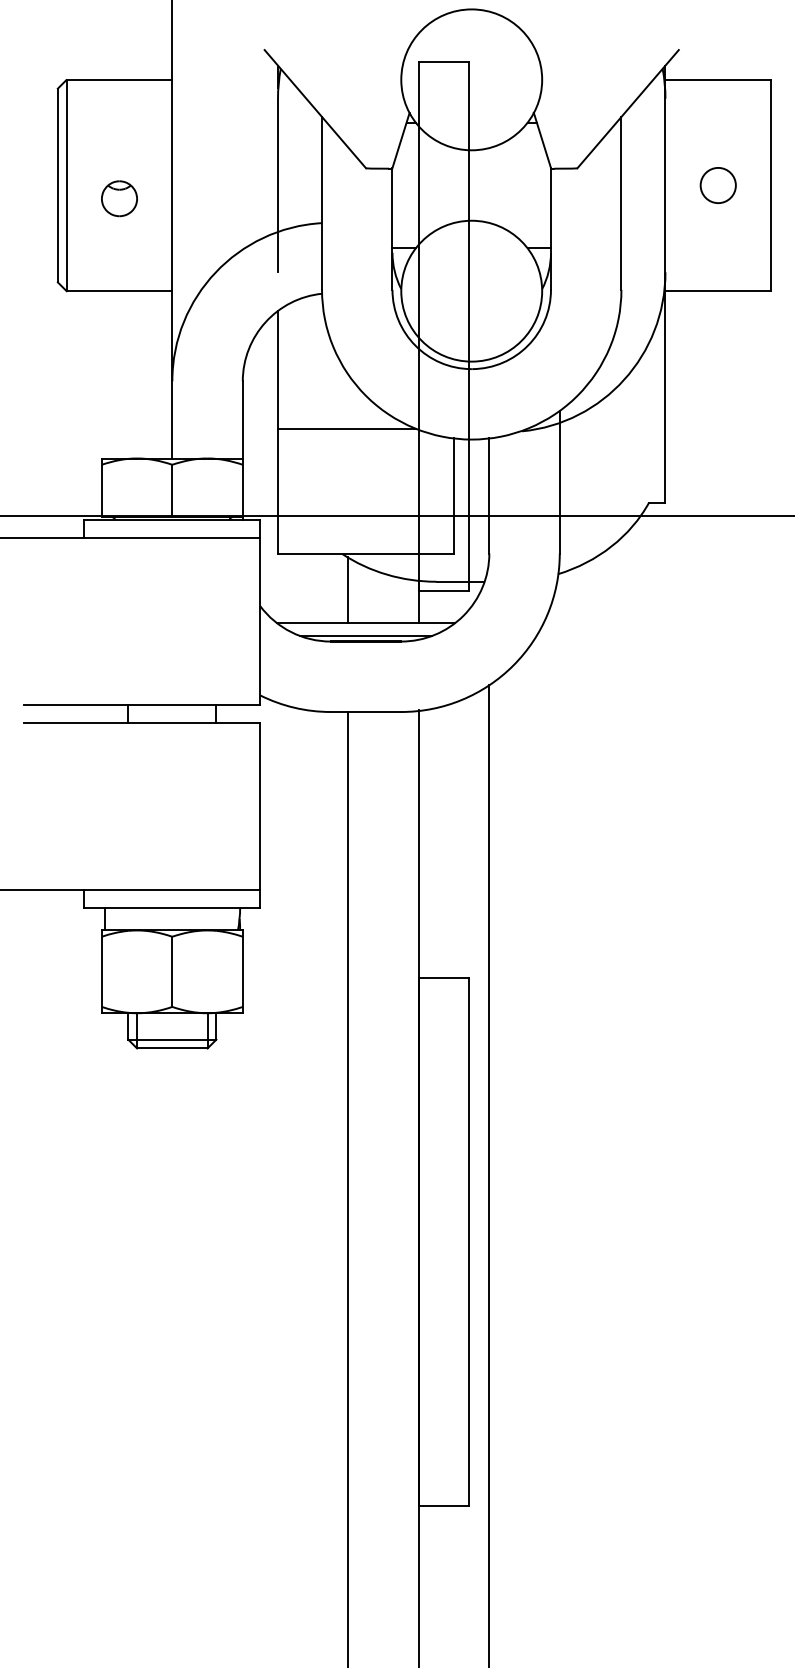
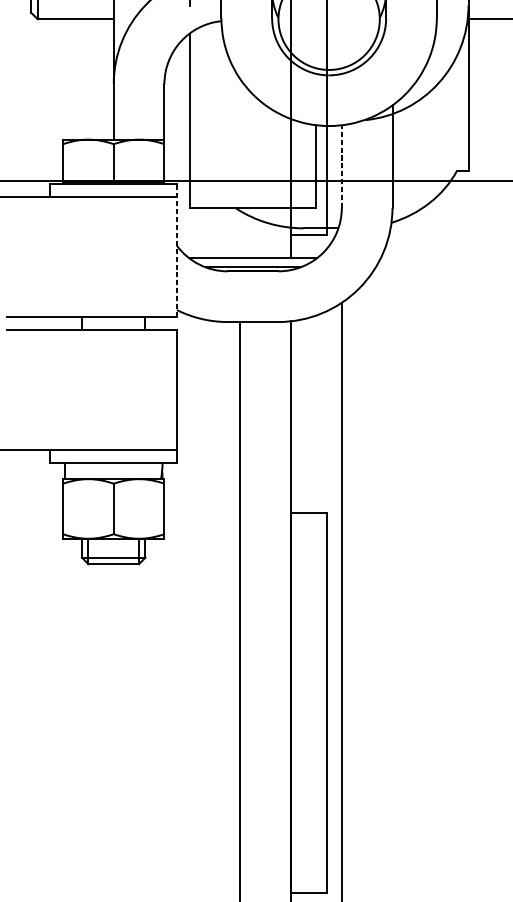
line: (347, 428) -> (239, 118), removed
line: (489, 495) -> (341, 166), solid -> dashed
line: (348, 590) -> (240, 234), removed
line: (260, 612) -> (177, 250), solid -> dashed

